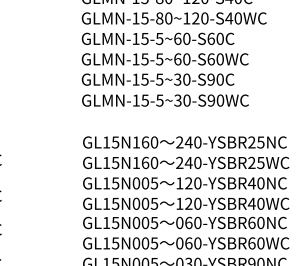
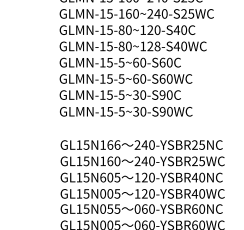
text: (204, 18) -> (157, 46), GLMN-15-80~120-S40WC -> GLMN-15-80~128-S40WC
text: (154, 141) -> (117, 144), GL15N160 -> GL15N166
text: (136, 183) -> (103, 177), GL15N005 -> GL15N605
text: (145, 222) -> (110, 208), GL15N005 -> GL15N055

